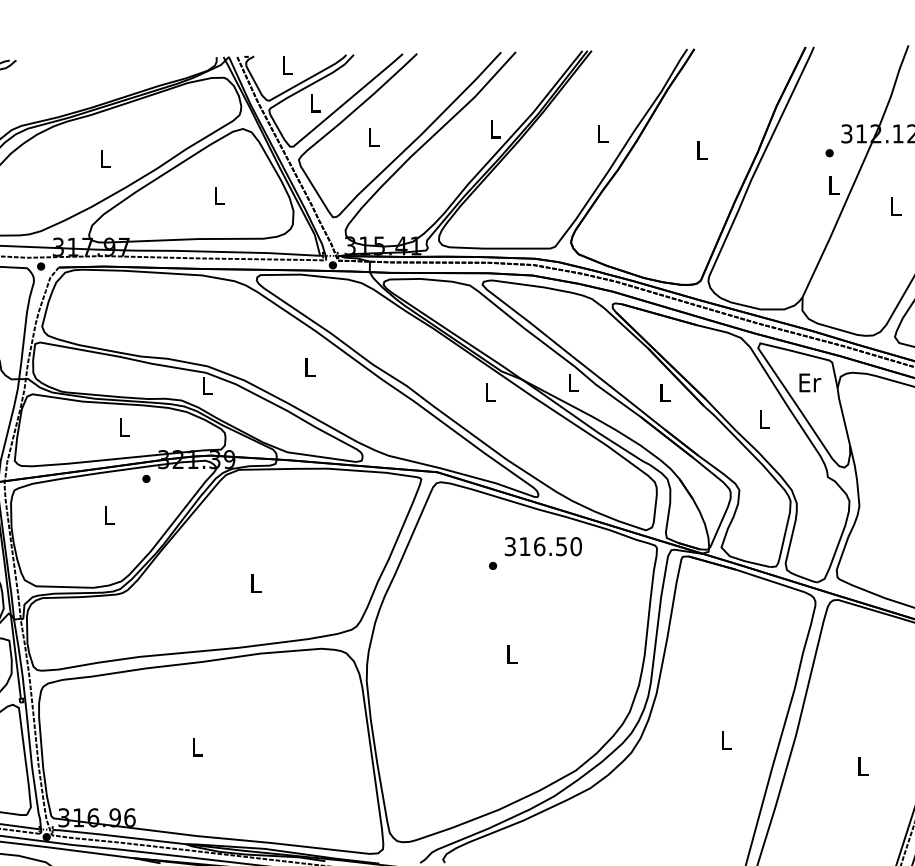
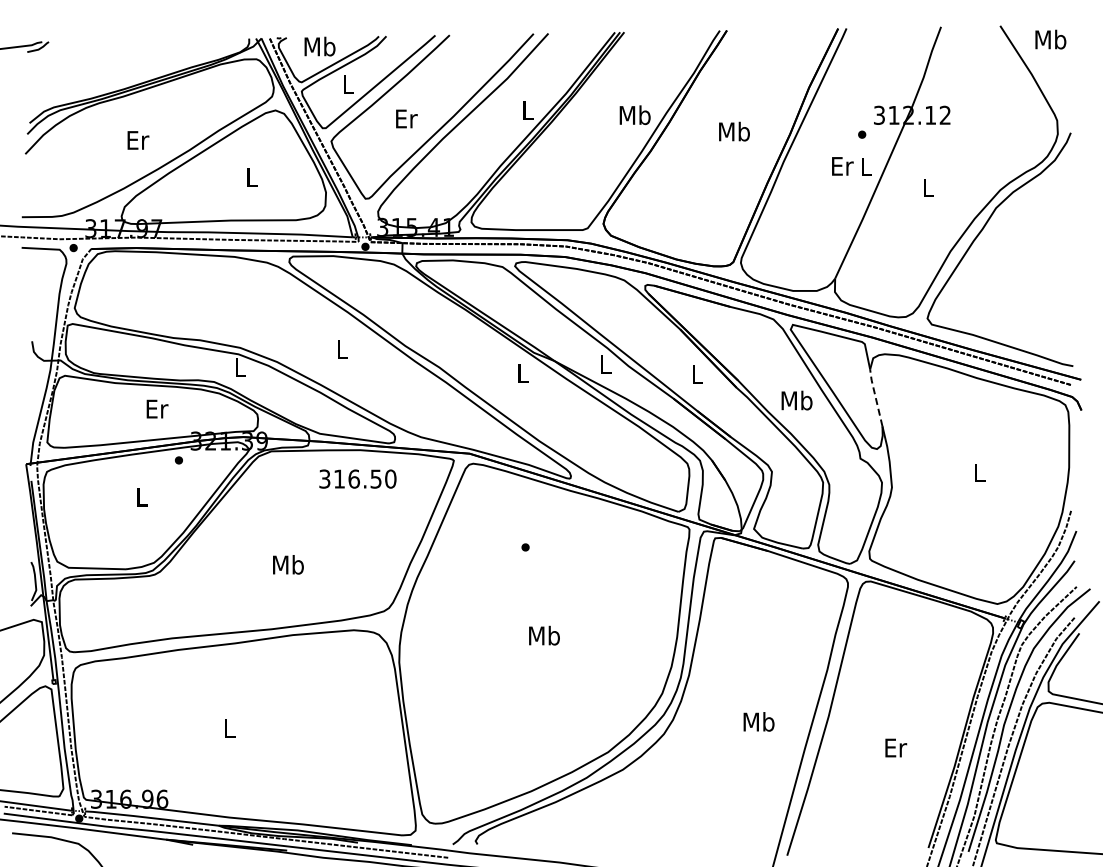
text: (286, 65) -> (319, 46), L -> Mb
text: (601, 134) -> (634, 115), L -> Mb
text: (373, 137) -> (406, 118), L -> Er
text: (701, 150) -> (734, 131), L -> Mb
text: (105, 159) -> (138, 140), L -> Er
text: (809, 383) -> (842, 166), moved
line: (842, 416) -> (875, 397), solid -> dashed
text: (763, 419) -> (796, 400), L -> Mb
text: (124, 427) -> (157, 408), L -> Er
text: (542, 546) -> (357, 478), moved
text: (255, 583) -> (288, 564), L -> Mb
text: (511, 654) -> (544, 635), L -> Mb
text: (725, 740) -> (758, 721), L -> Mb
text: (863, 766) -> (896, 747), L -> Er

